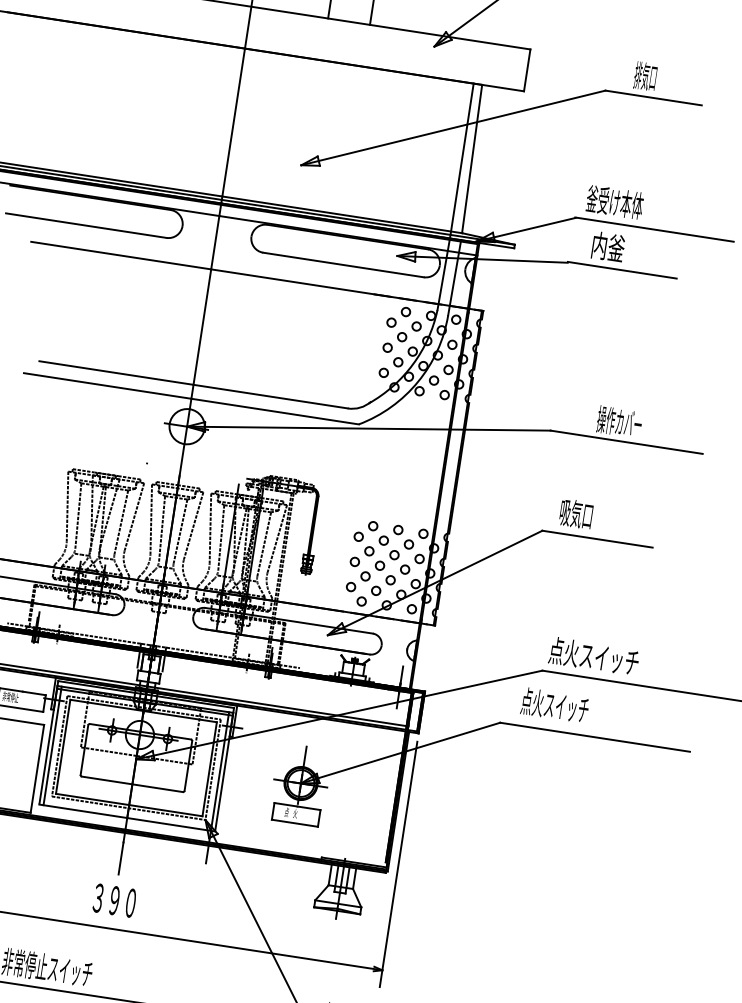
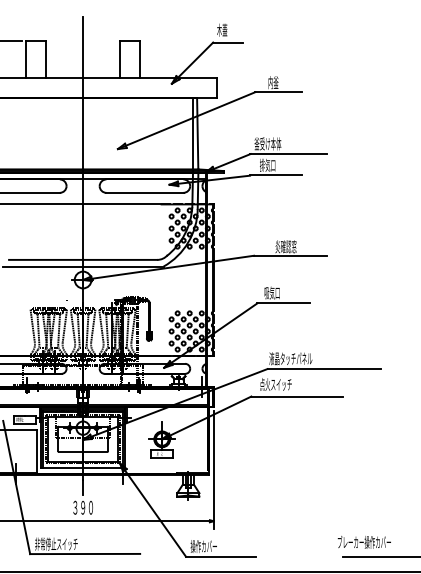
text: (646, 76) -> (273, 82), 排気口 -> 内釜
text: (607, 244) -> (267, 164), 内釜 -> 排気口
text: (618, 421) -> (285, 246), 操作カバー -> 炎確認窓
text: (593, 656) -> (290, 358), 点火スイッチ -> 液晶タッチパネル

